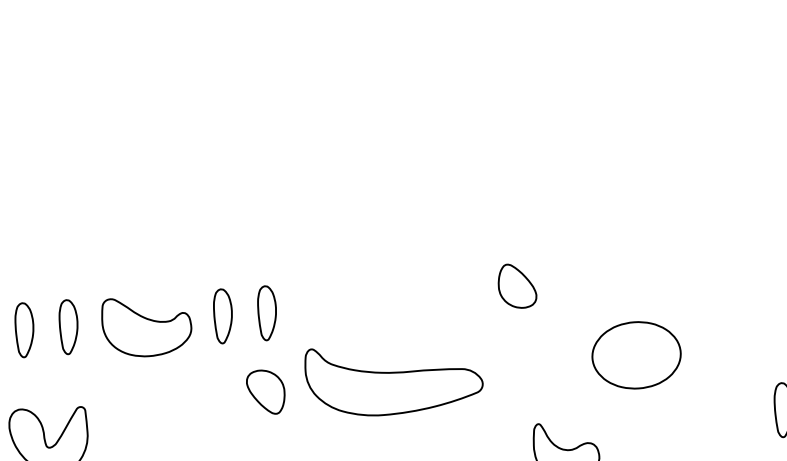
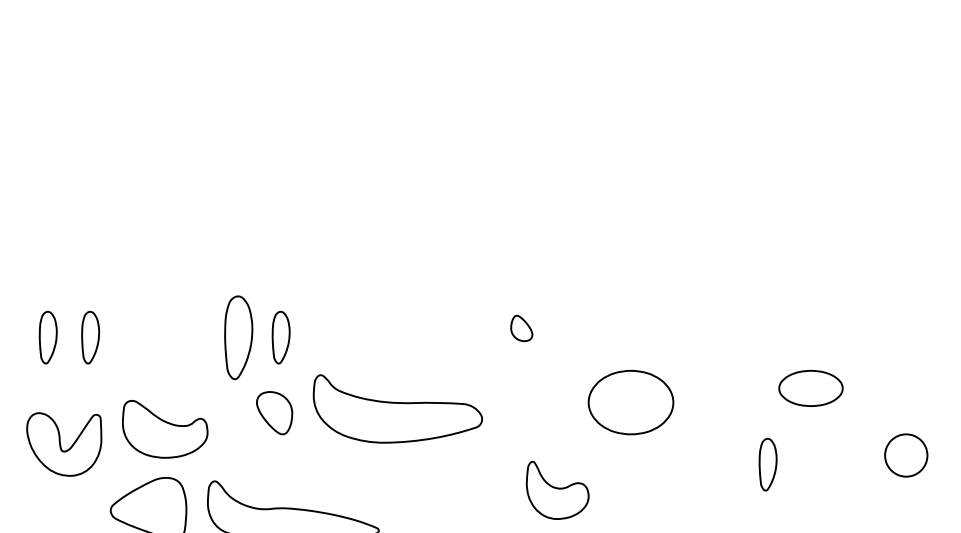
part: (517, 286) -> (521, 328), size x0.6
part: (222, 316) -> (238, 337), size x1.6
part: (147, 326) -> (165, 429), moved

